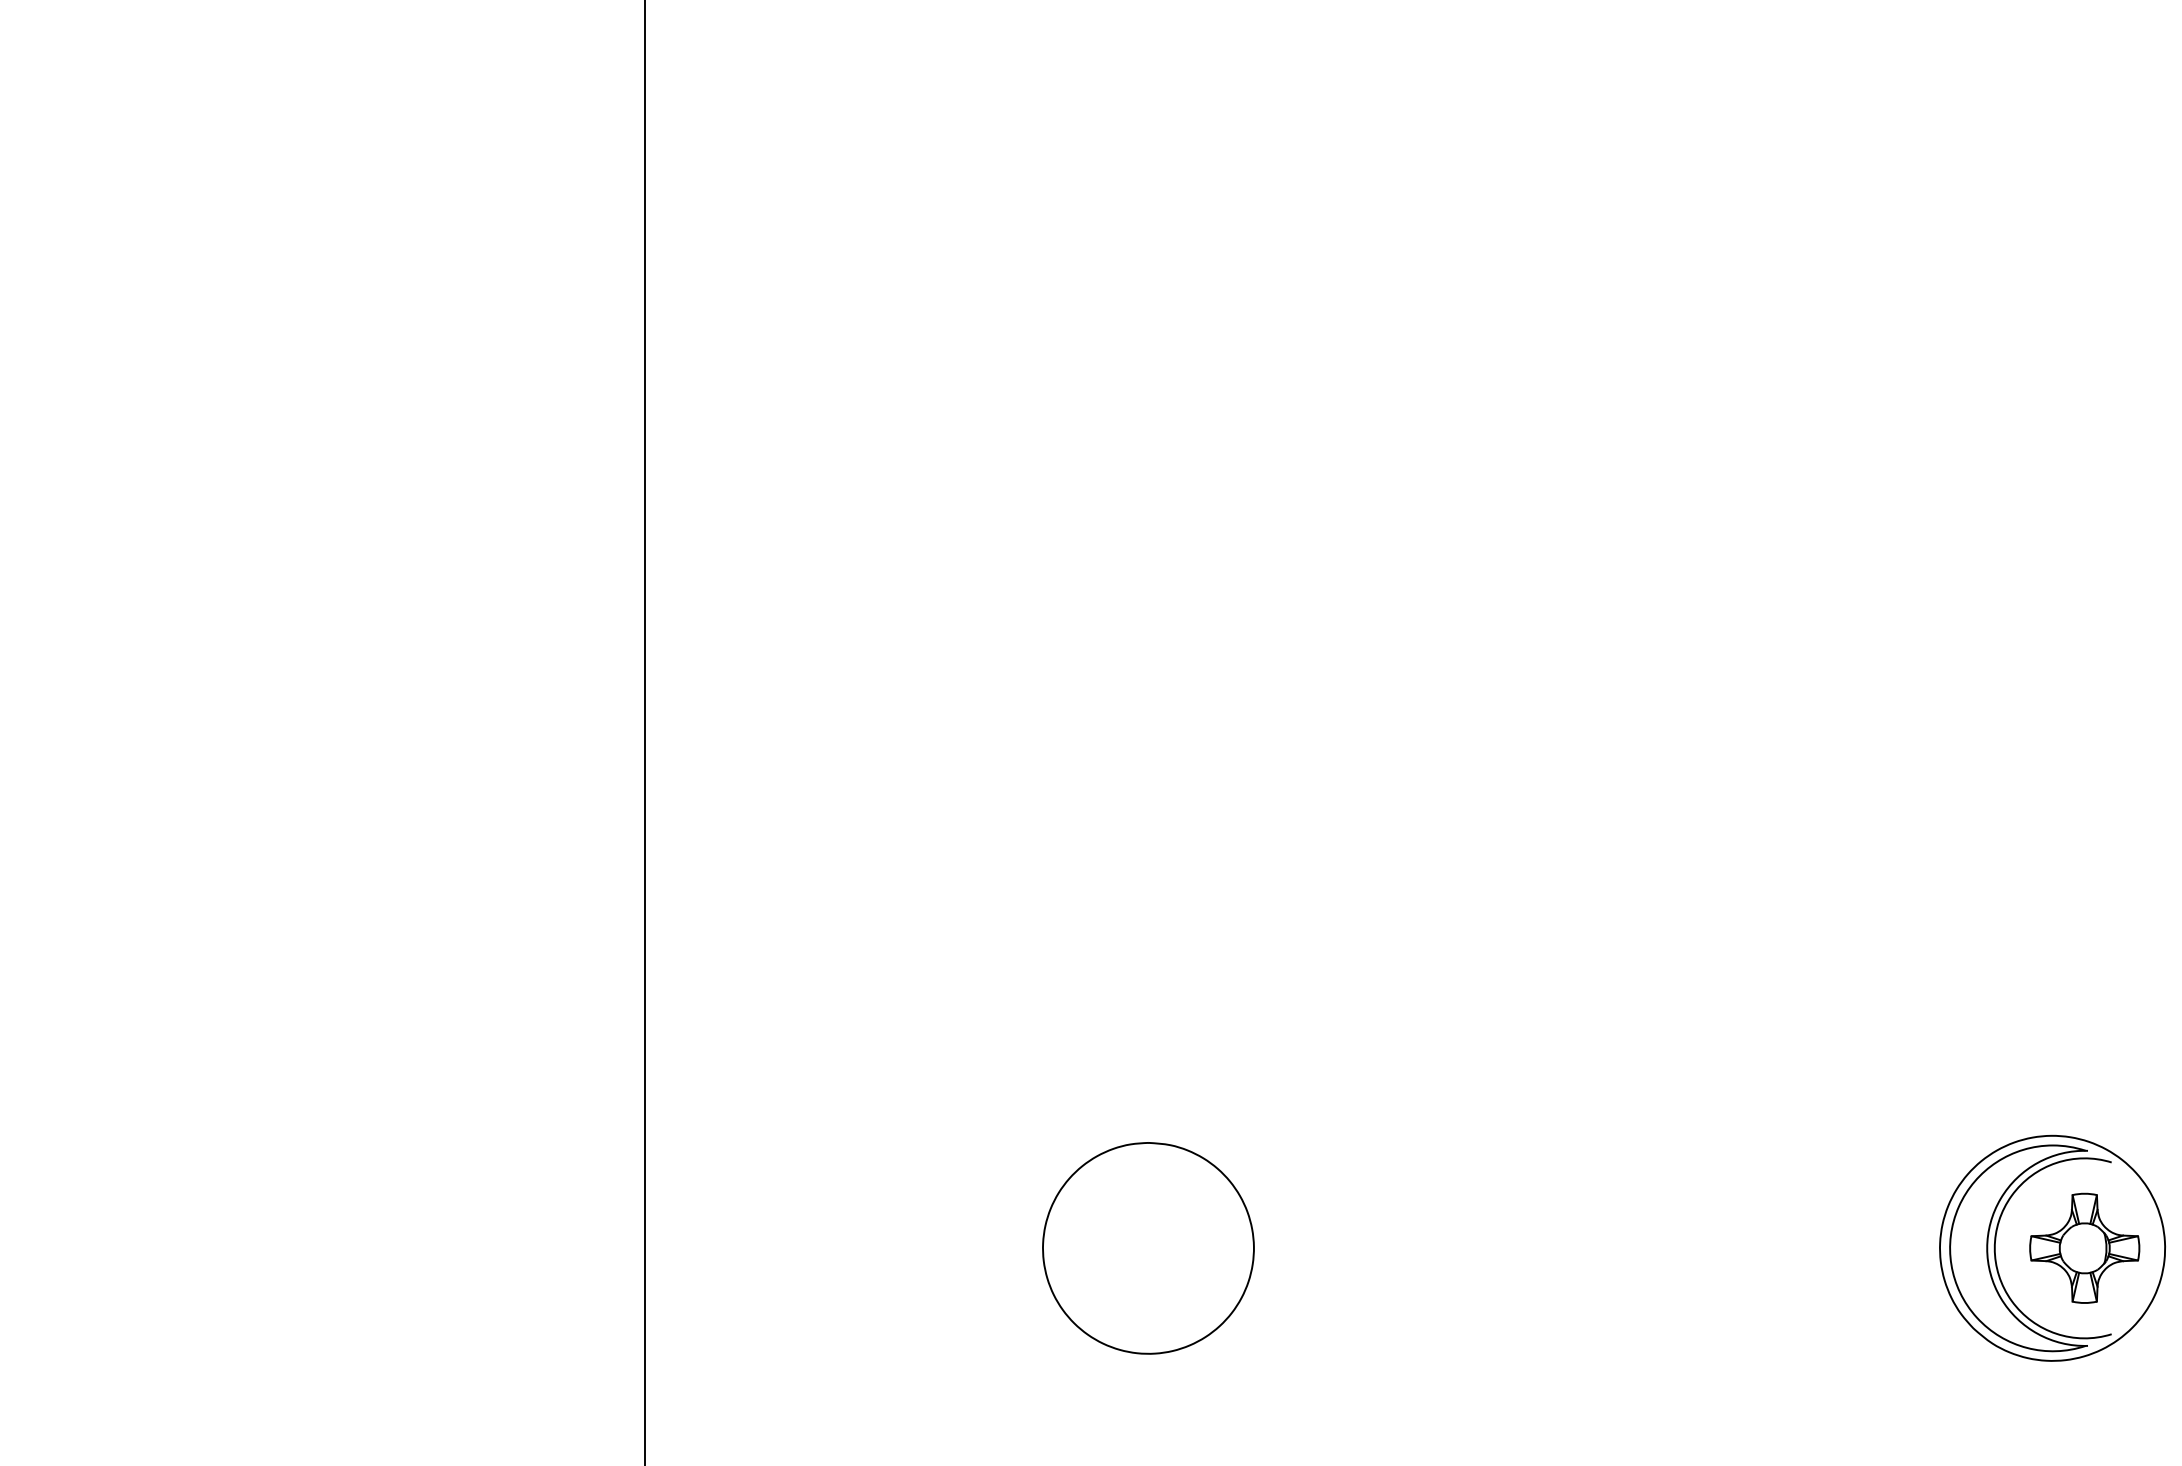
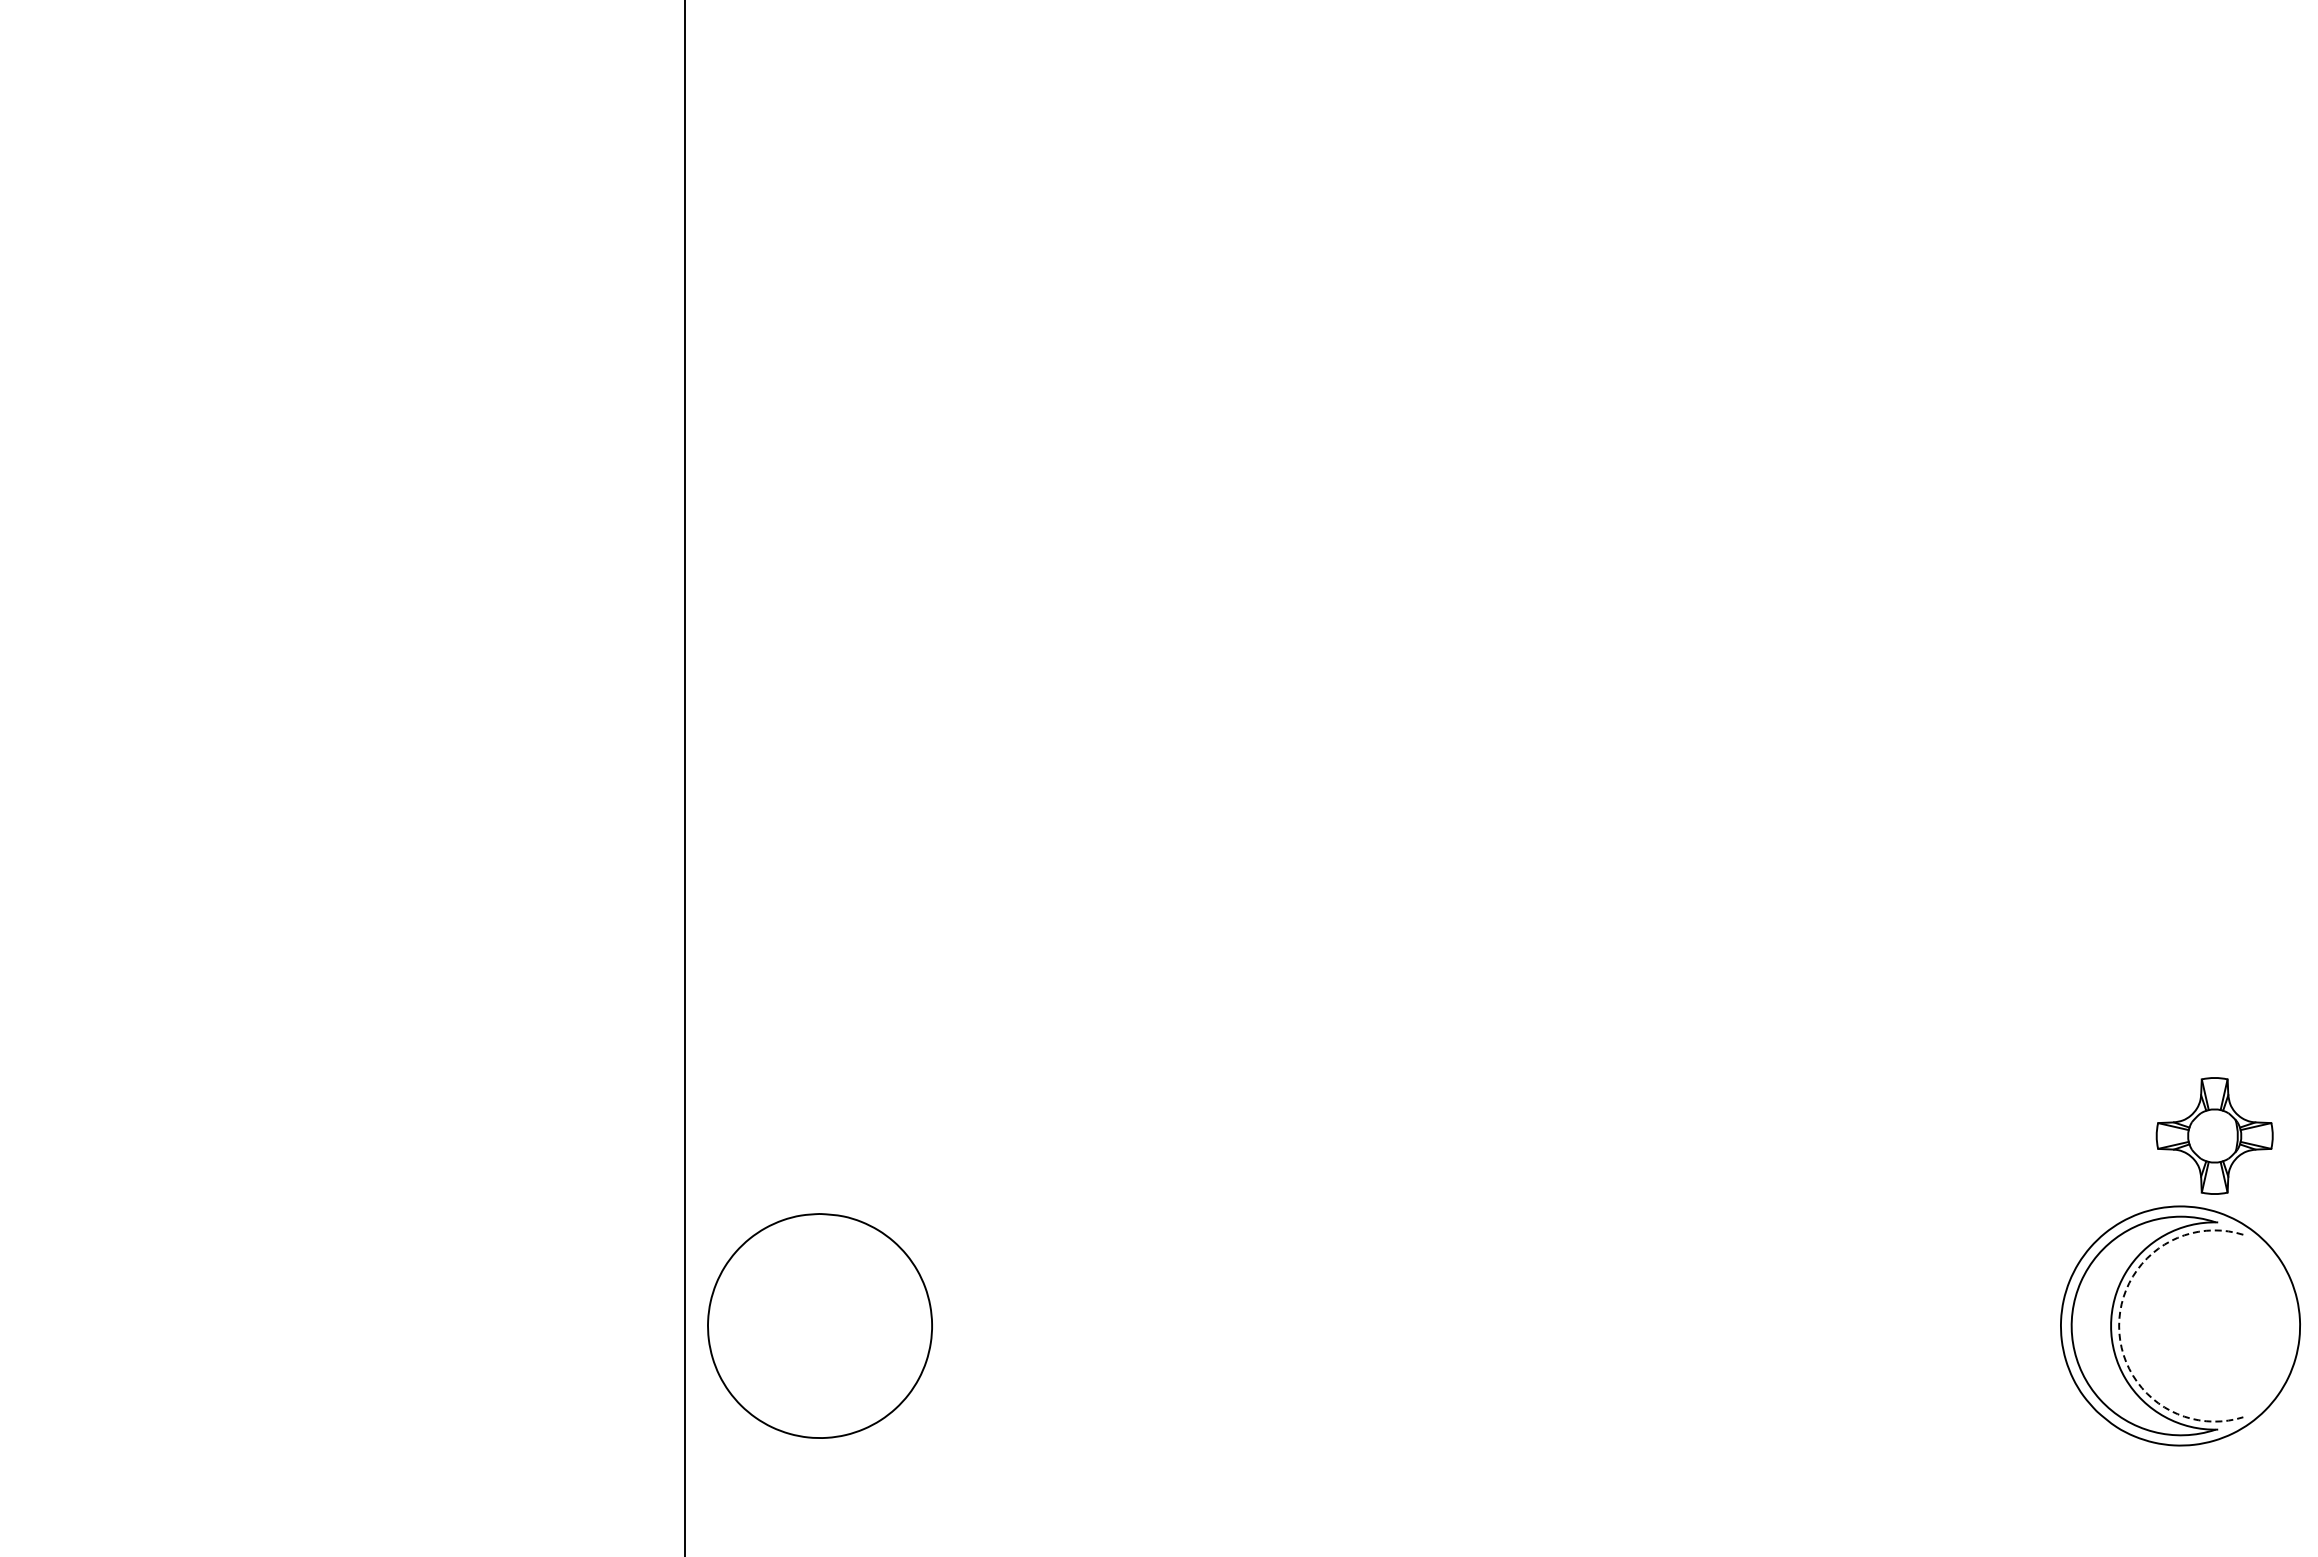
part: (1147, 1247) -> (819, 1325), moved
part: (2084, 1247) -> (2214, 1135), moved
arc: (1995, 1248) -> (2119, 1326), solid -> dashed

